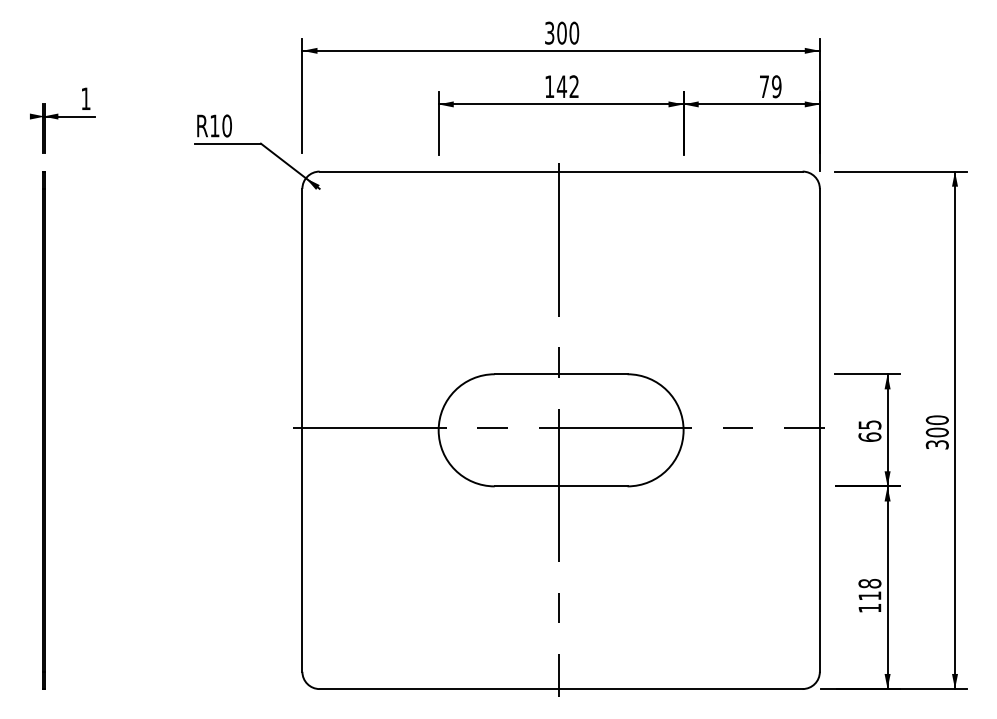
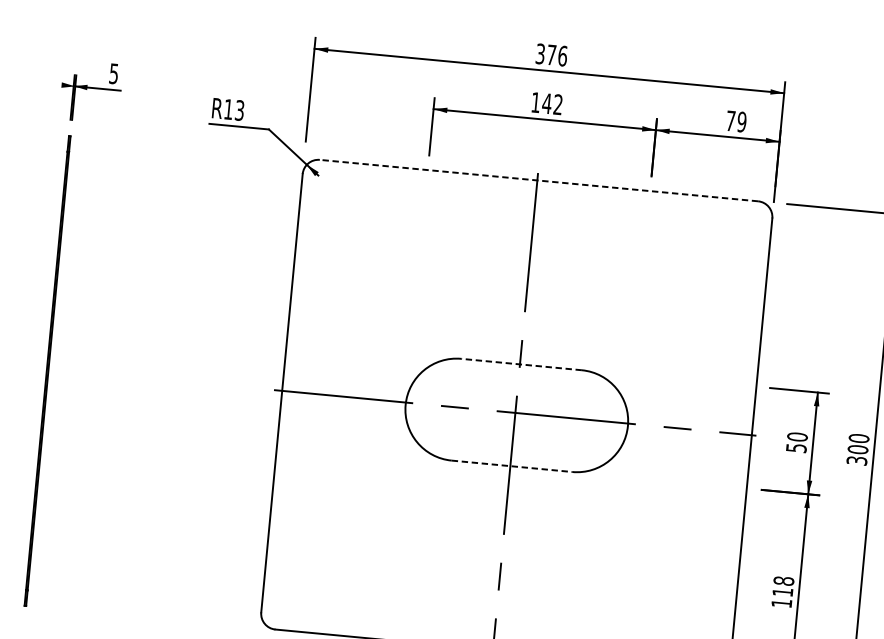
text: (568, 32) -> (557, 55), 300 -> 376
text: (85, 98) -> (113, 73), 1 -> 5
text: (226, 125) -> (239, 110), R10 -> R13
line: (560, 171) -> (538, 180), solid -> dashed
line: (560, 374) -> (521, 364), solid -> dashed
text: (869, 430) -> (796, 442), 65 -> 50
line: (561, 486) -> (512, 466), solid -> dashed

